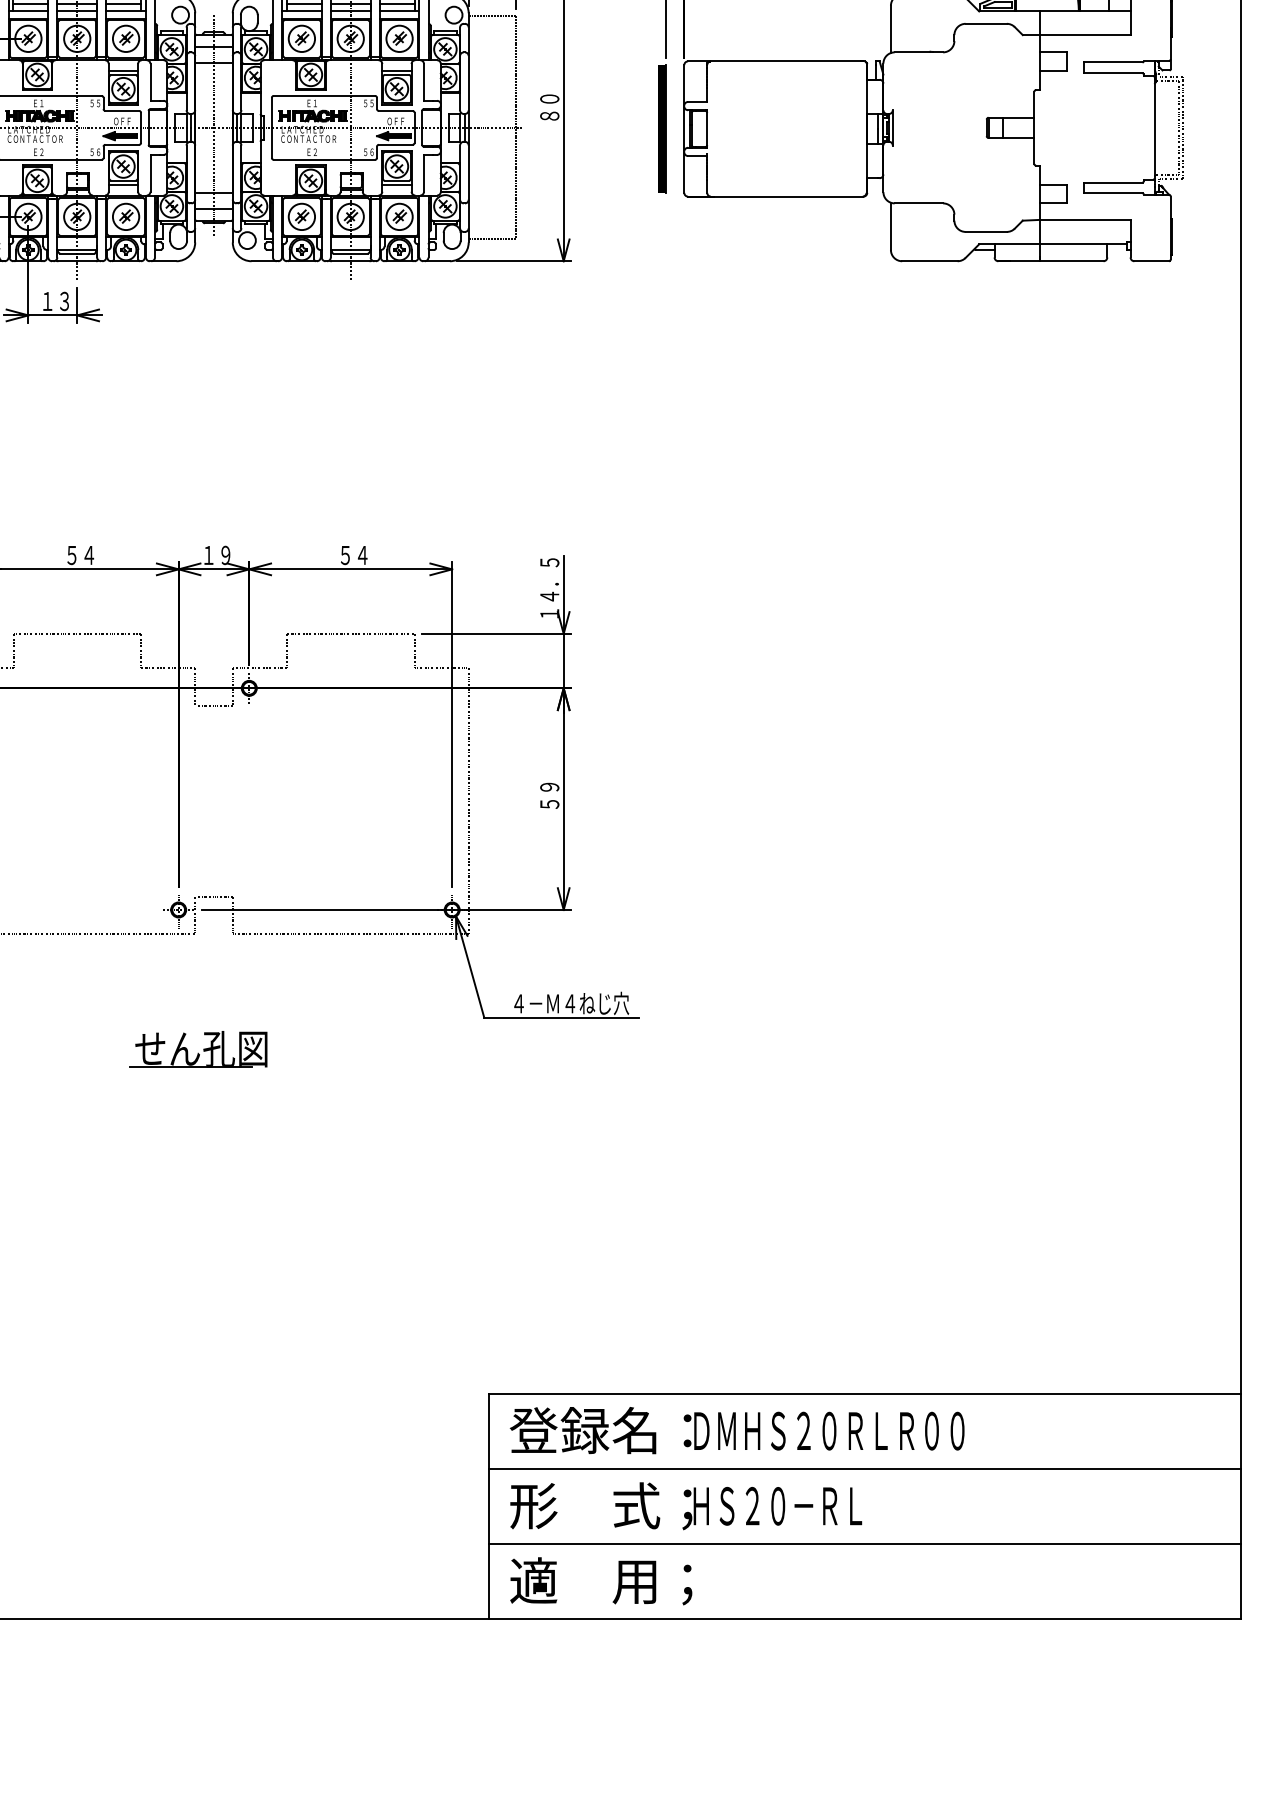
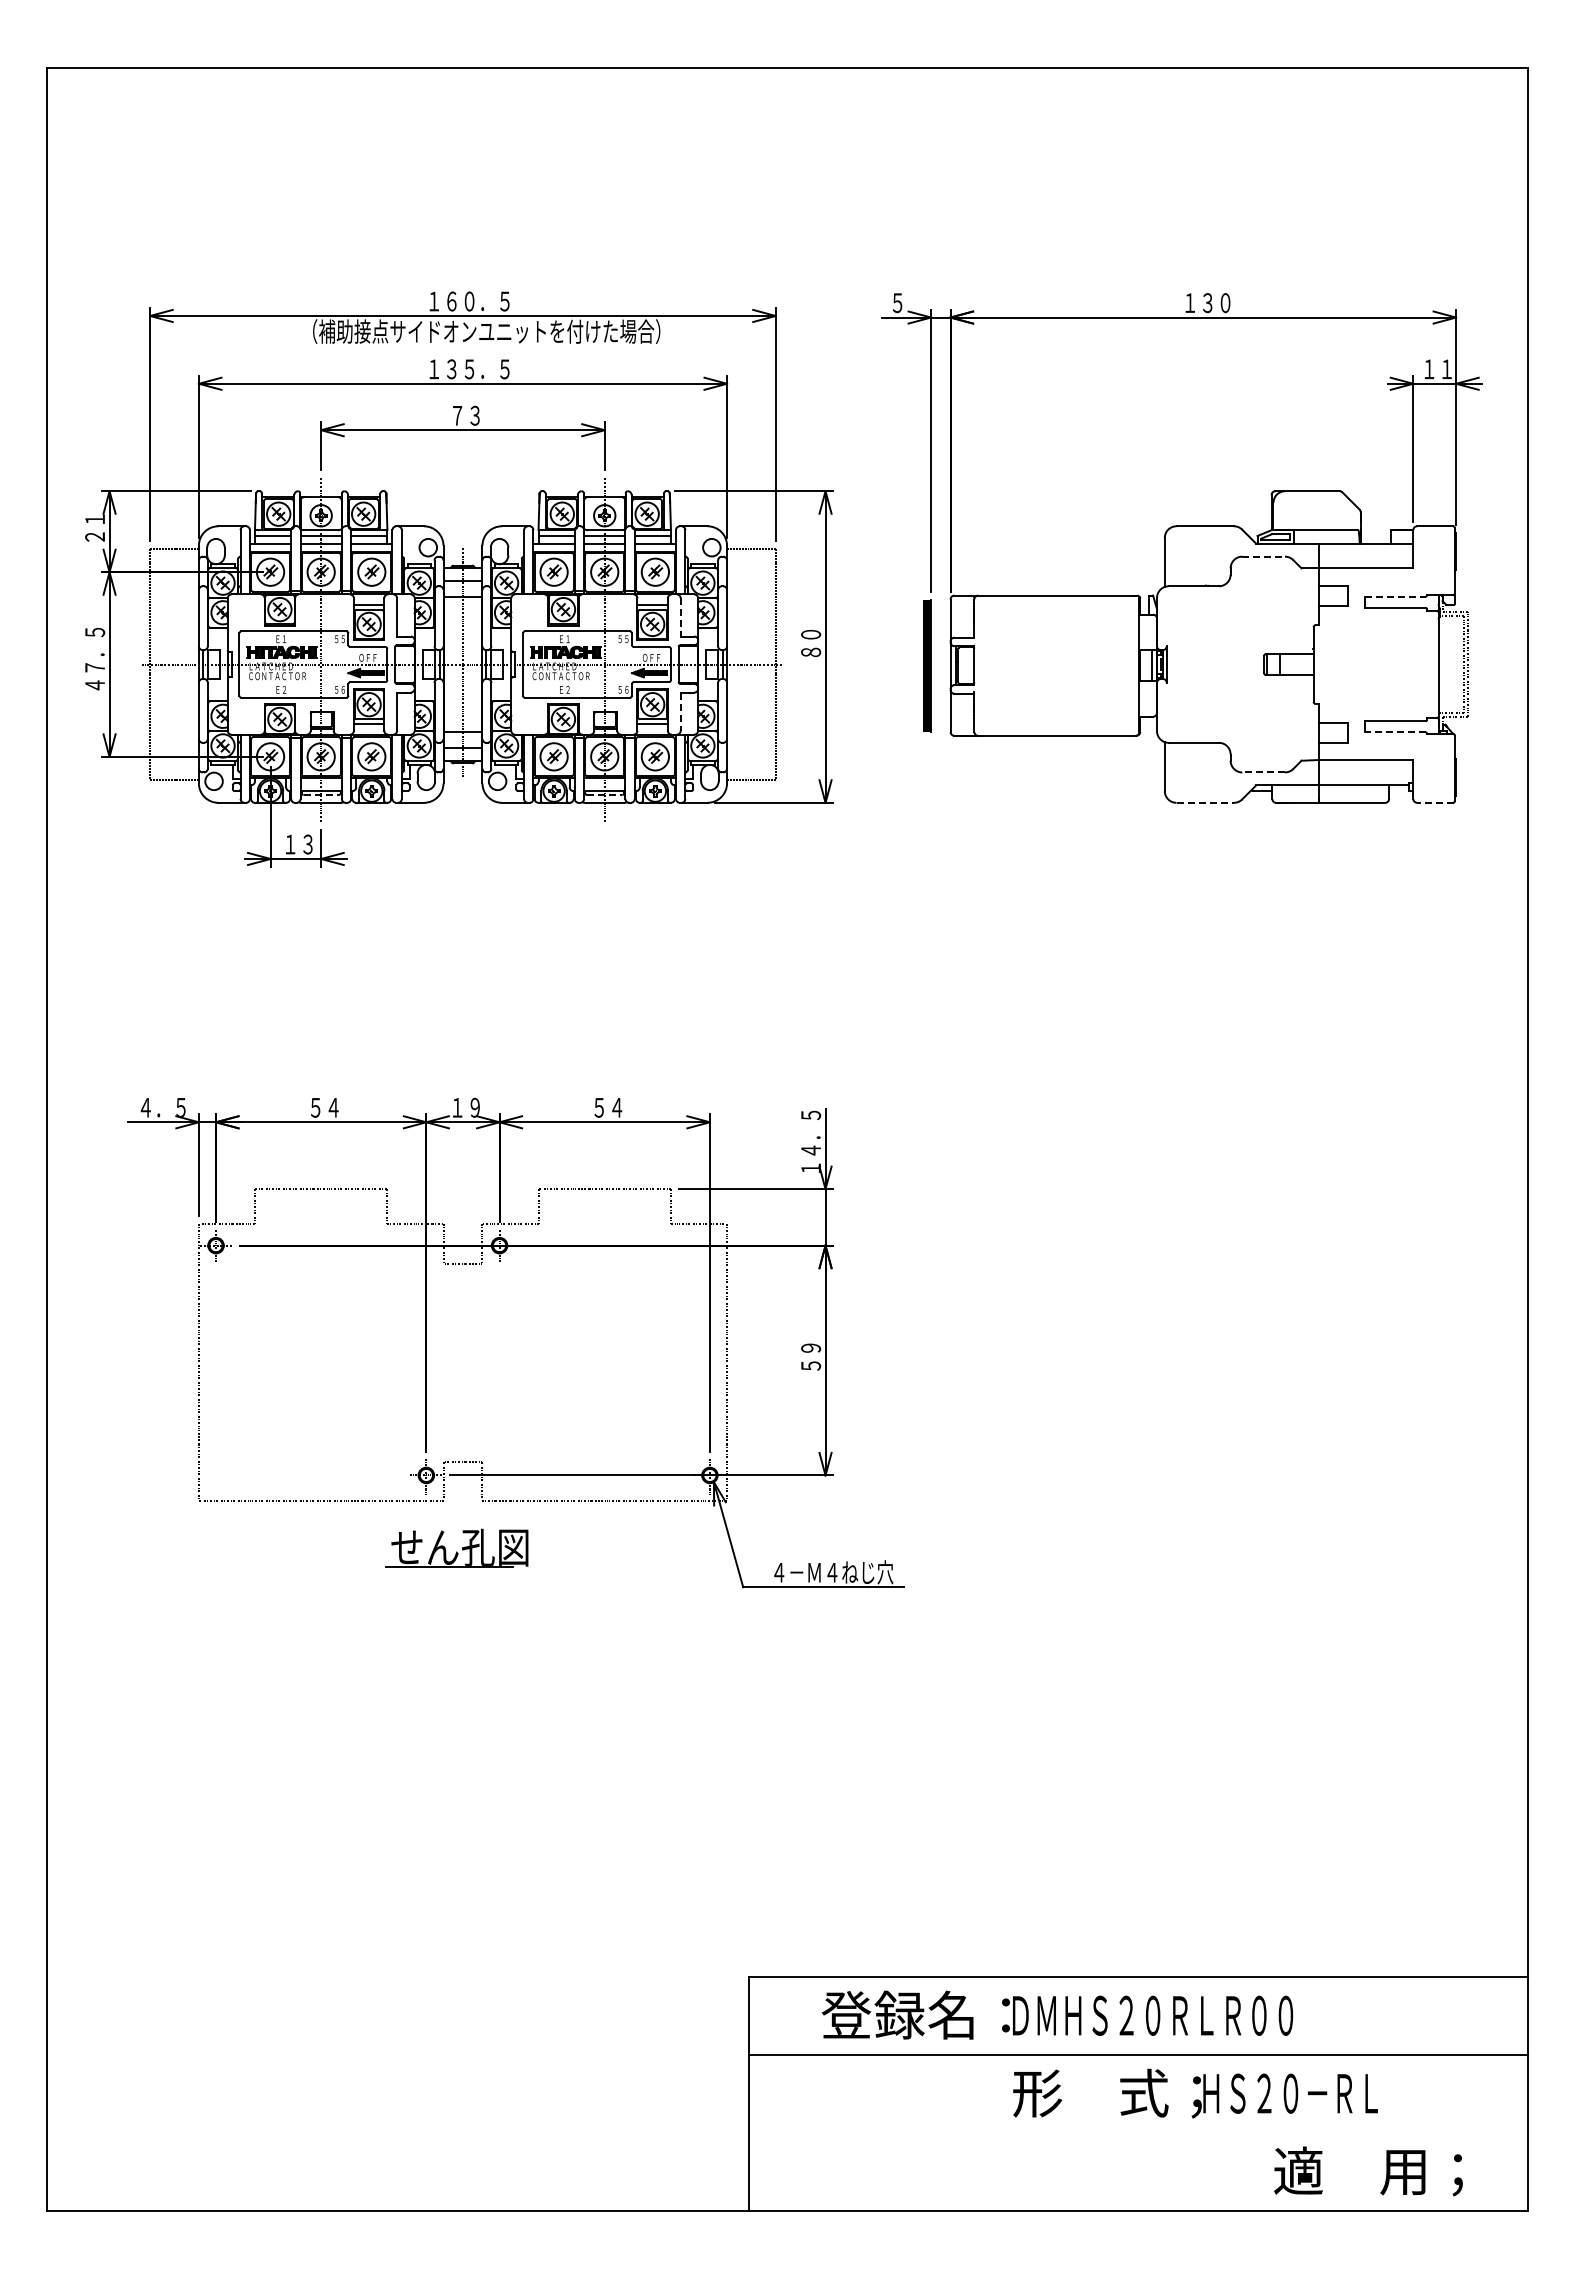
line: (987, 23) -> (1264, 556), solid -> dashed
line: (1114, 62) -> (1396, 596), solid -> dashed
line: (423, 82) -> (680, 617), solid -> dashed
line: (423, 174) -> (680, 712), solid -> dashed
line: (1113, 193) -> (1395, 732), solid -> dashed
line: (986, 232) -> (1263, 772), solid -> dashed
line: (77, 254) -> (321, 795), solid -> dashed
line: (350, 254) -> (604, 795), solid -> dashed
line: (930, 260) -> (1205, 802), solid -> dashed
line: (1152, 260) -> (1435, 802), solid -> dashed
part: (198, 1048) -> (456, 1547), moved
text: (737, 1429) -> (1057, 2014), moved
text: (686, 1506) -> (1195, 2093), moved
line: (864, 1543) -> (1137, 2132), removed
text: (601, 1581) -> (1368, 2171), moved

